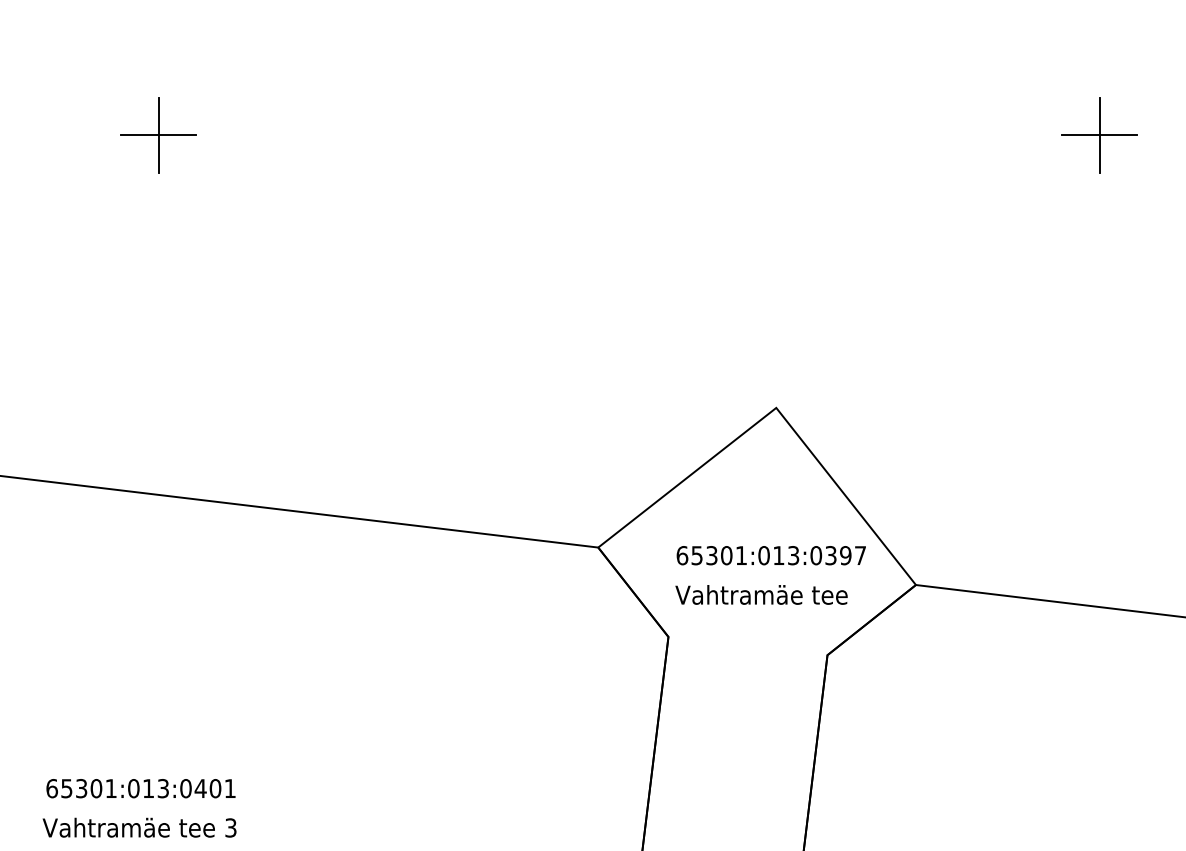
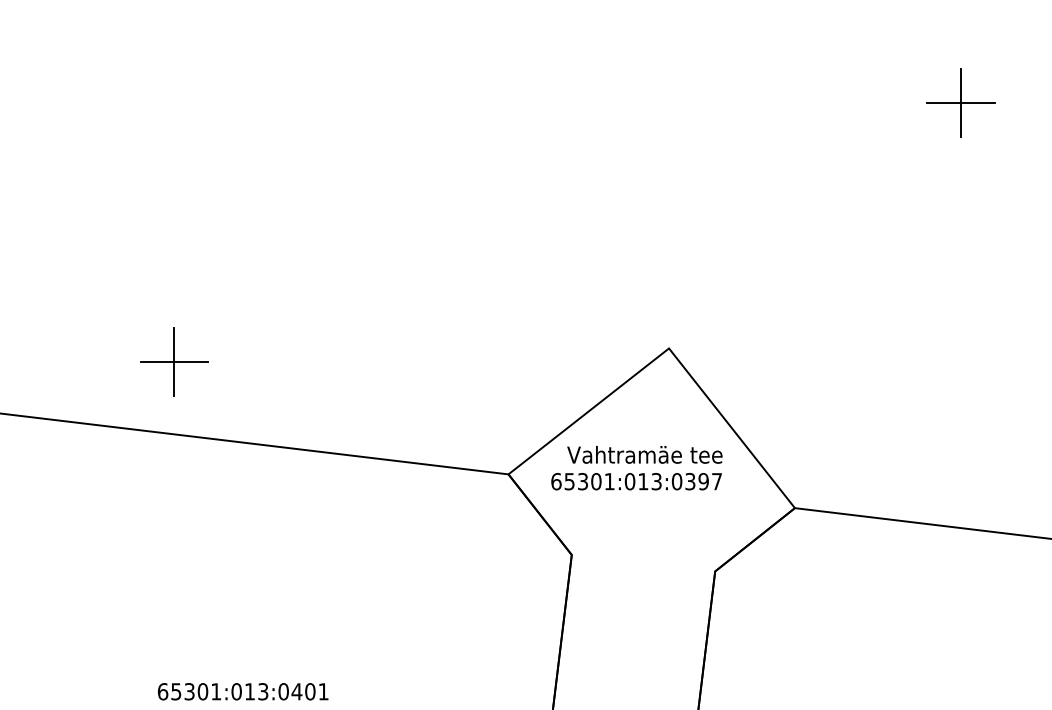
part: (158, 135) -> (174, 362), moved
text: (770, 555) -> (635, 481), moved
text: (761, 594) -> (644, 454), moved
text: (140, 788) -> (242, 691), moved

